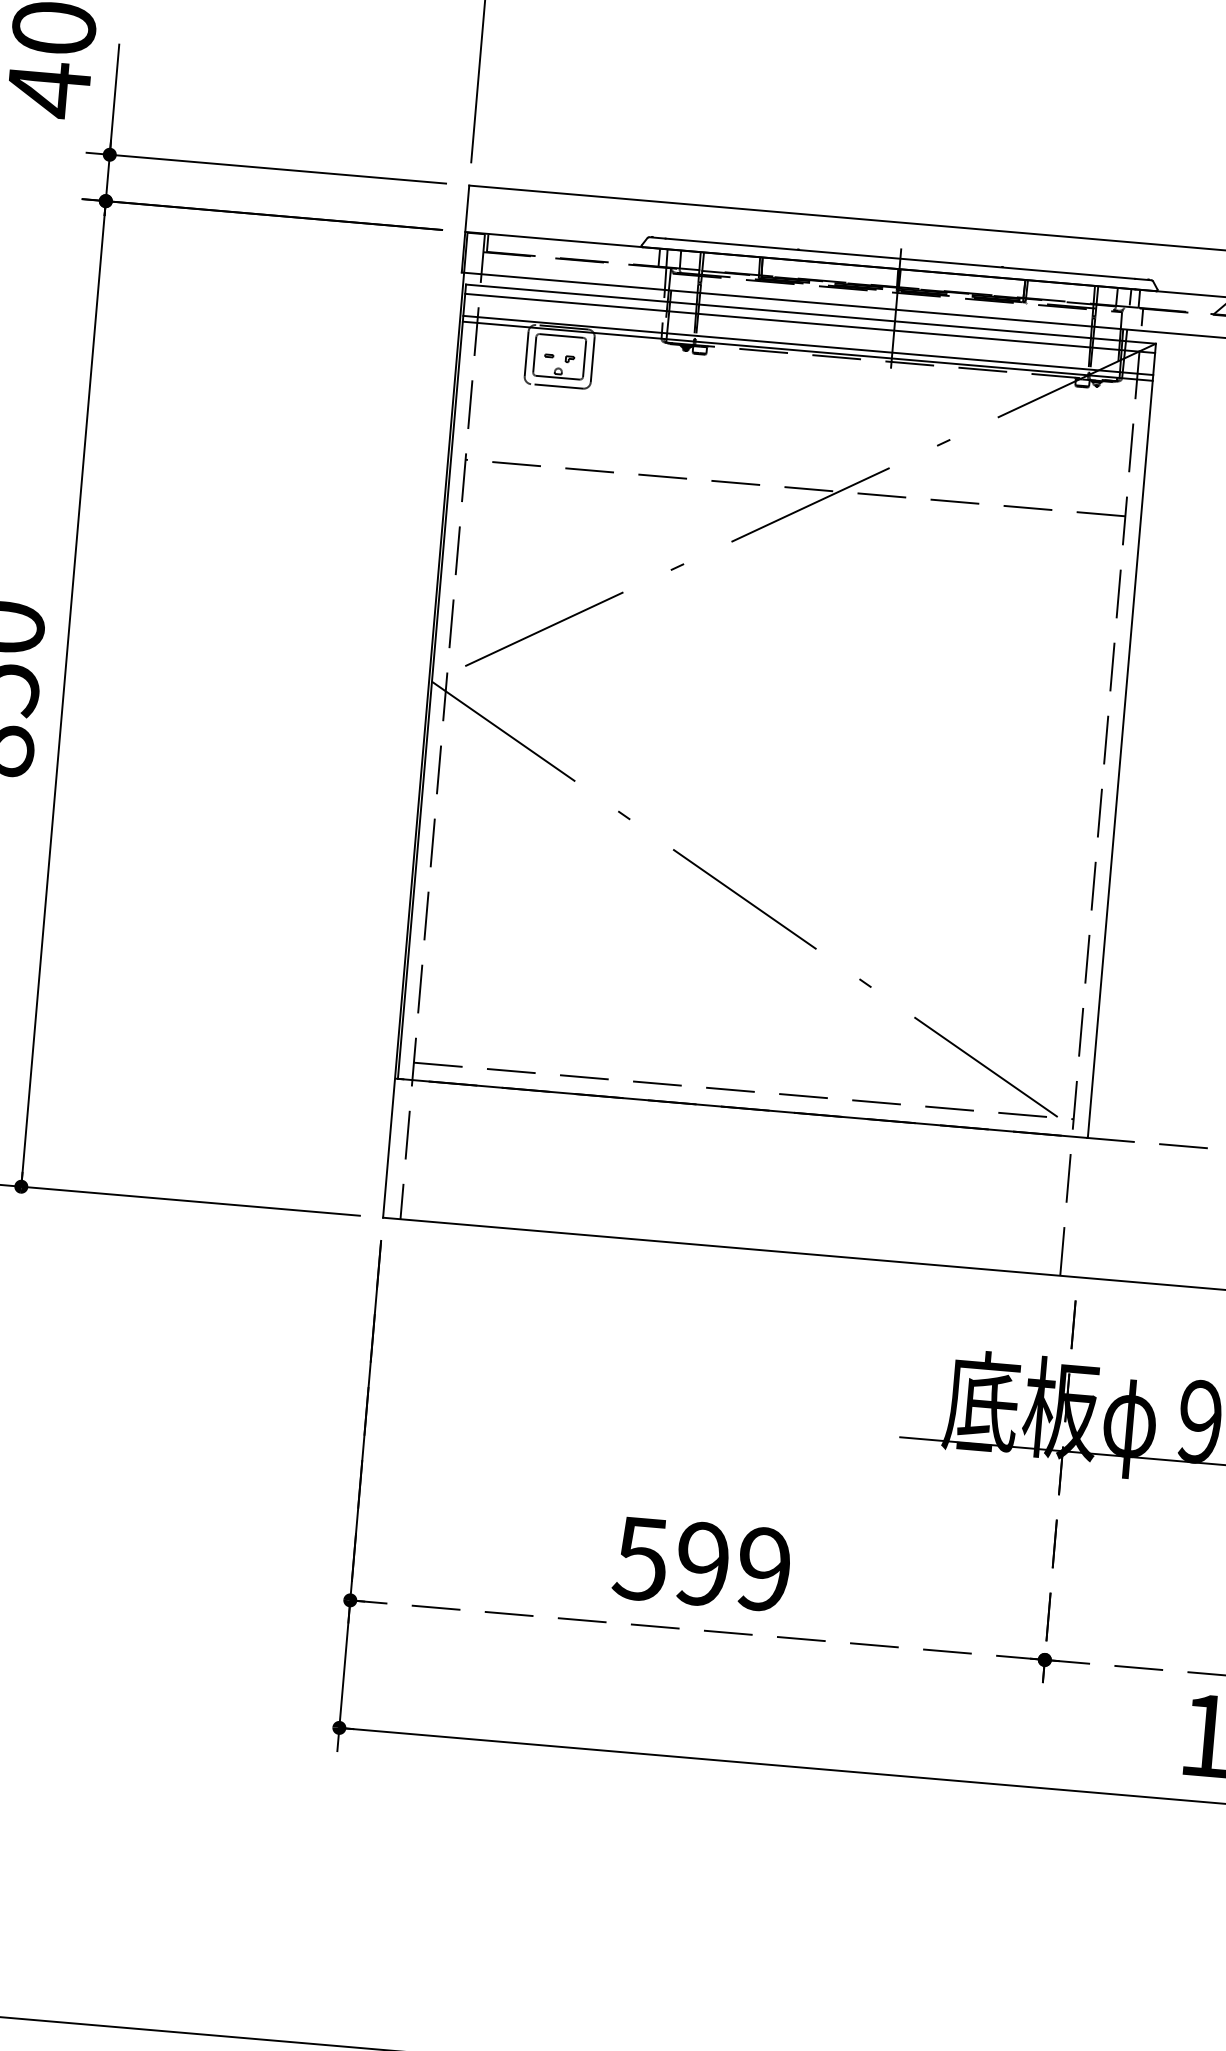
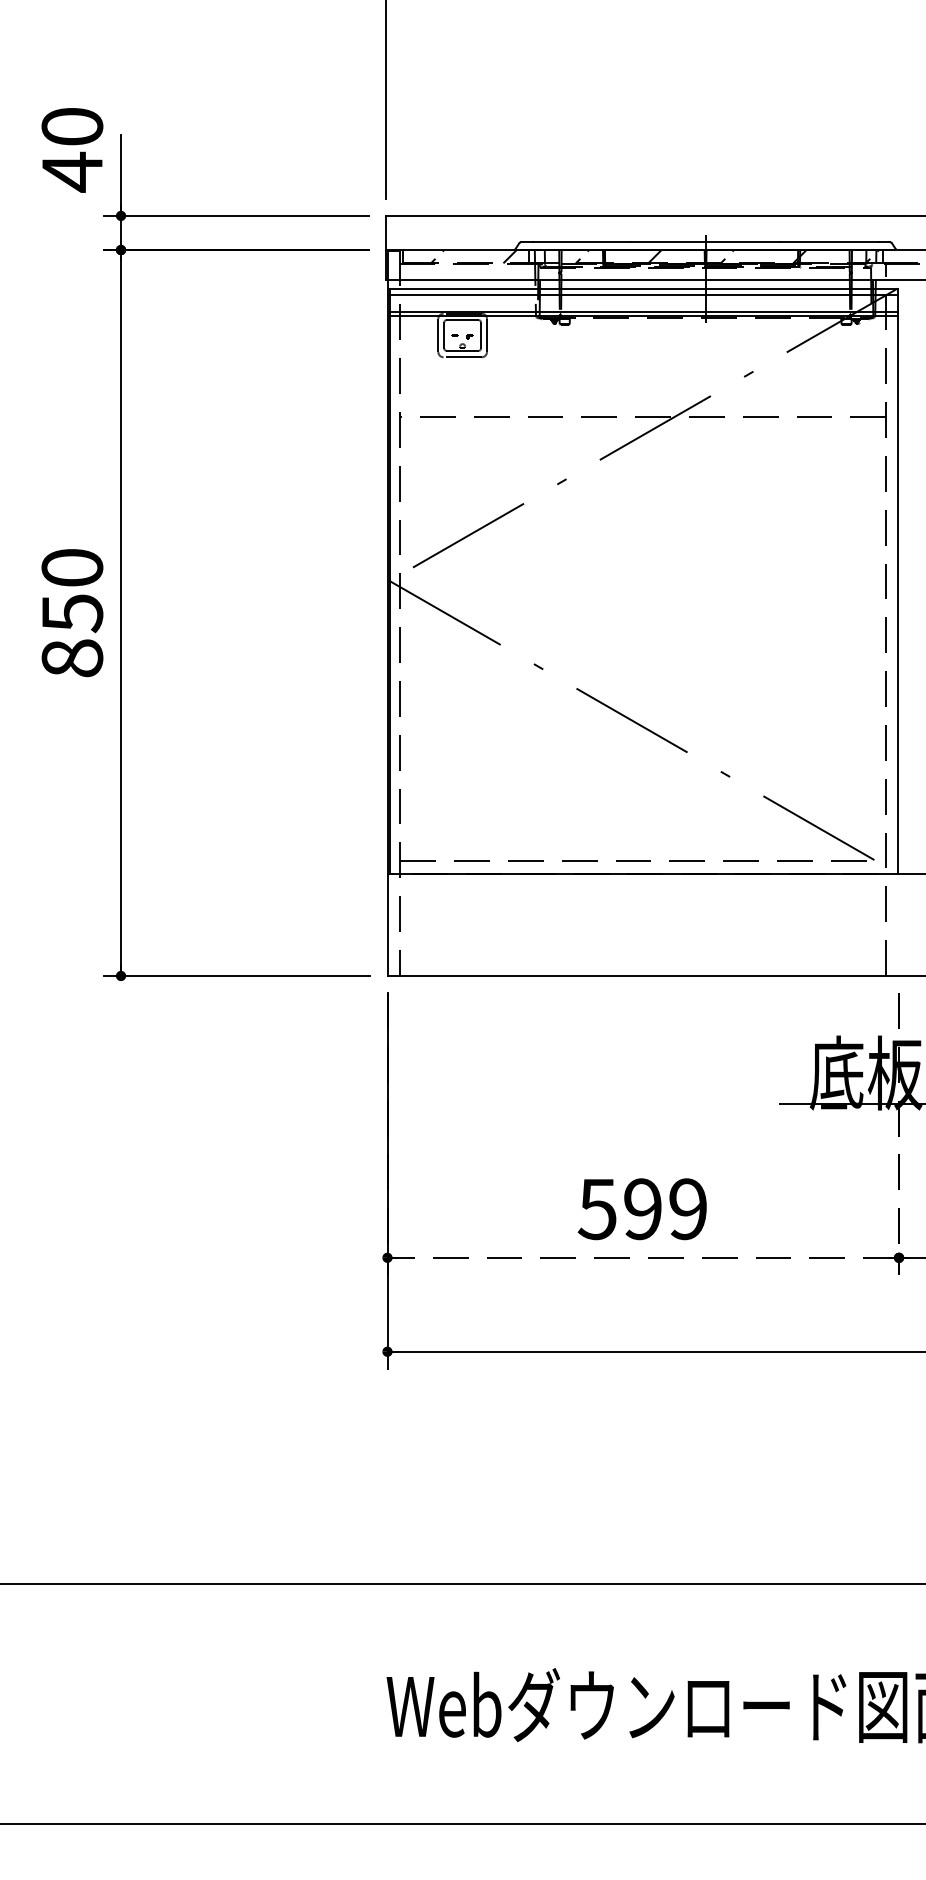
hatch: (583, 250) -> (473, 256), added
hatch: (927, 280) -> (726, 256), added

